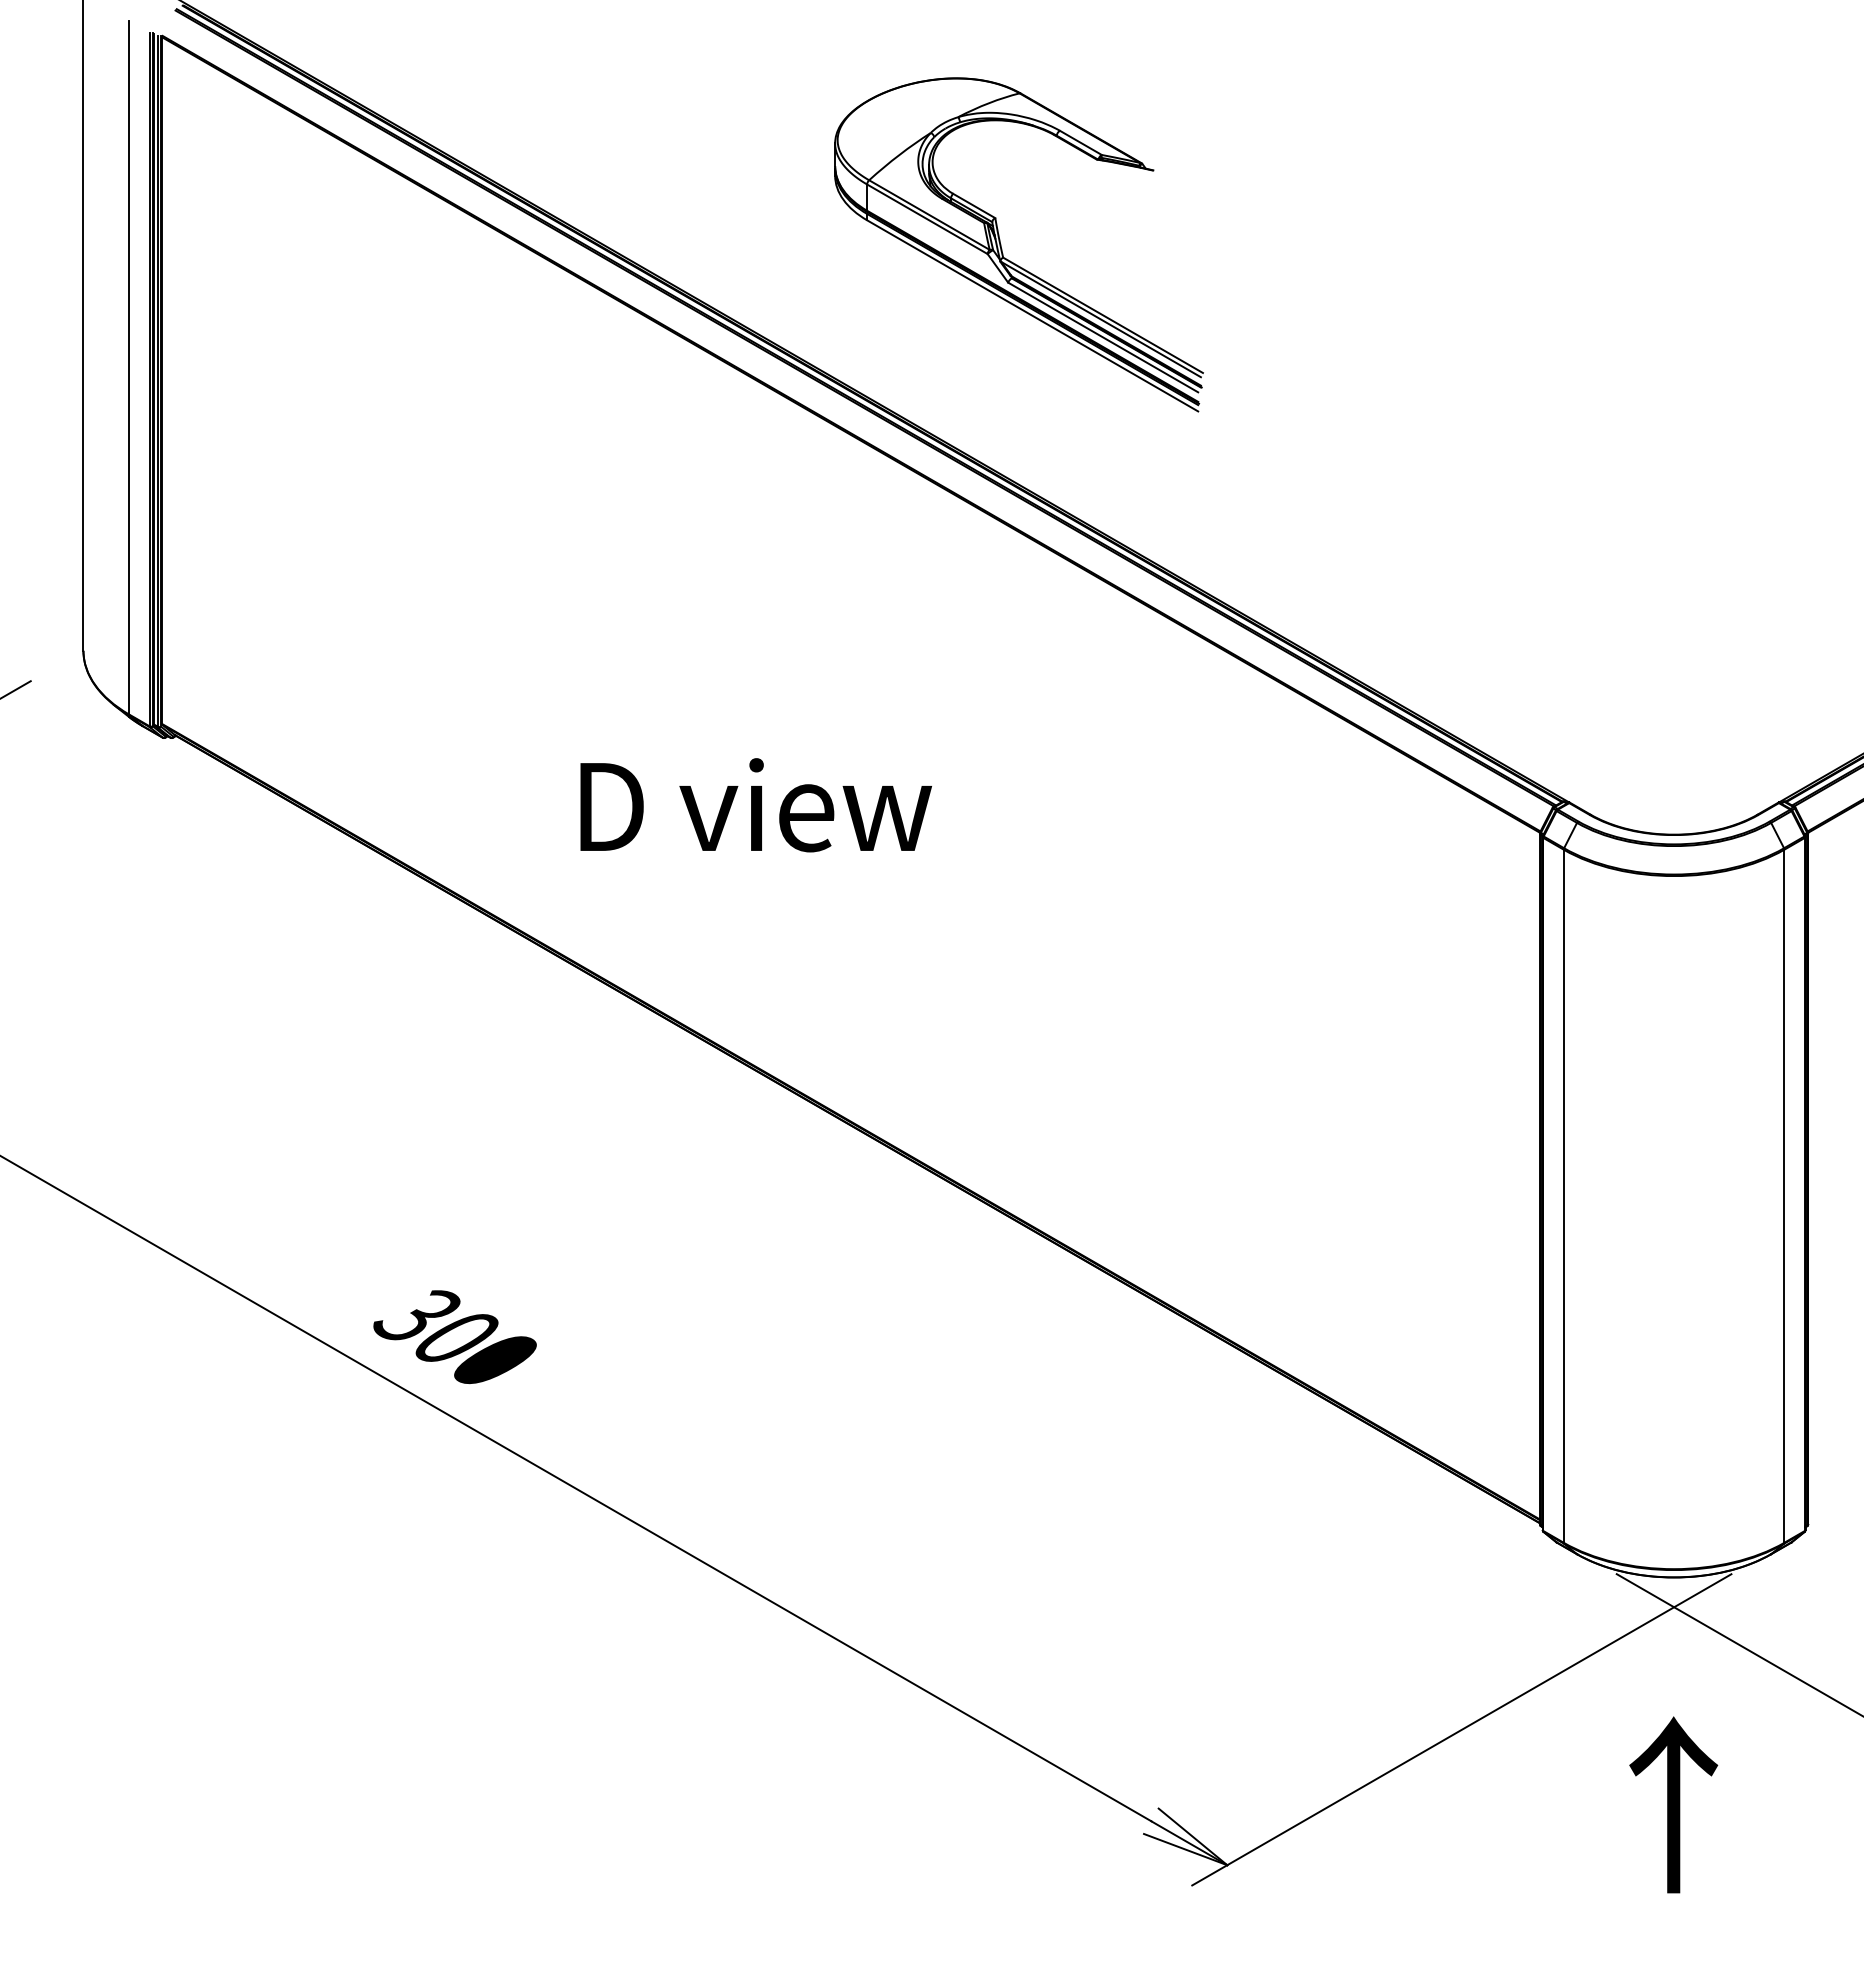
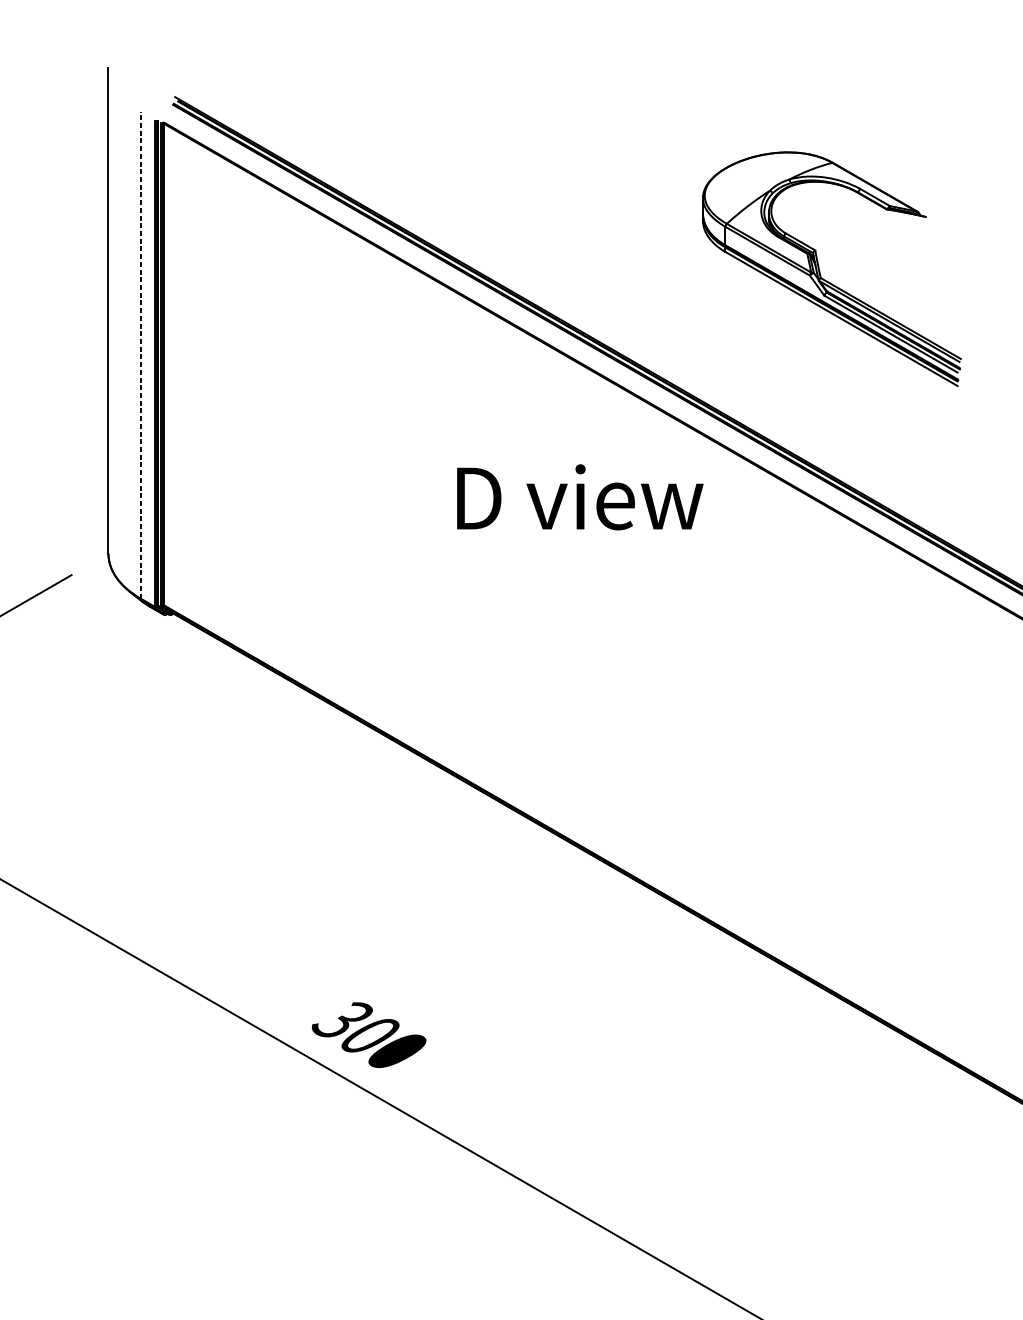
part: (1002, 249) -> (820, 272), moved
line: (129, 367) -> (140, 355), solid -> dashed
text: (755, 805) -> (579, 497), moved

